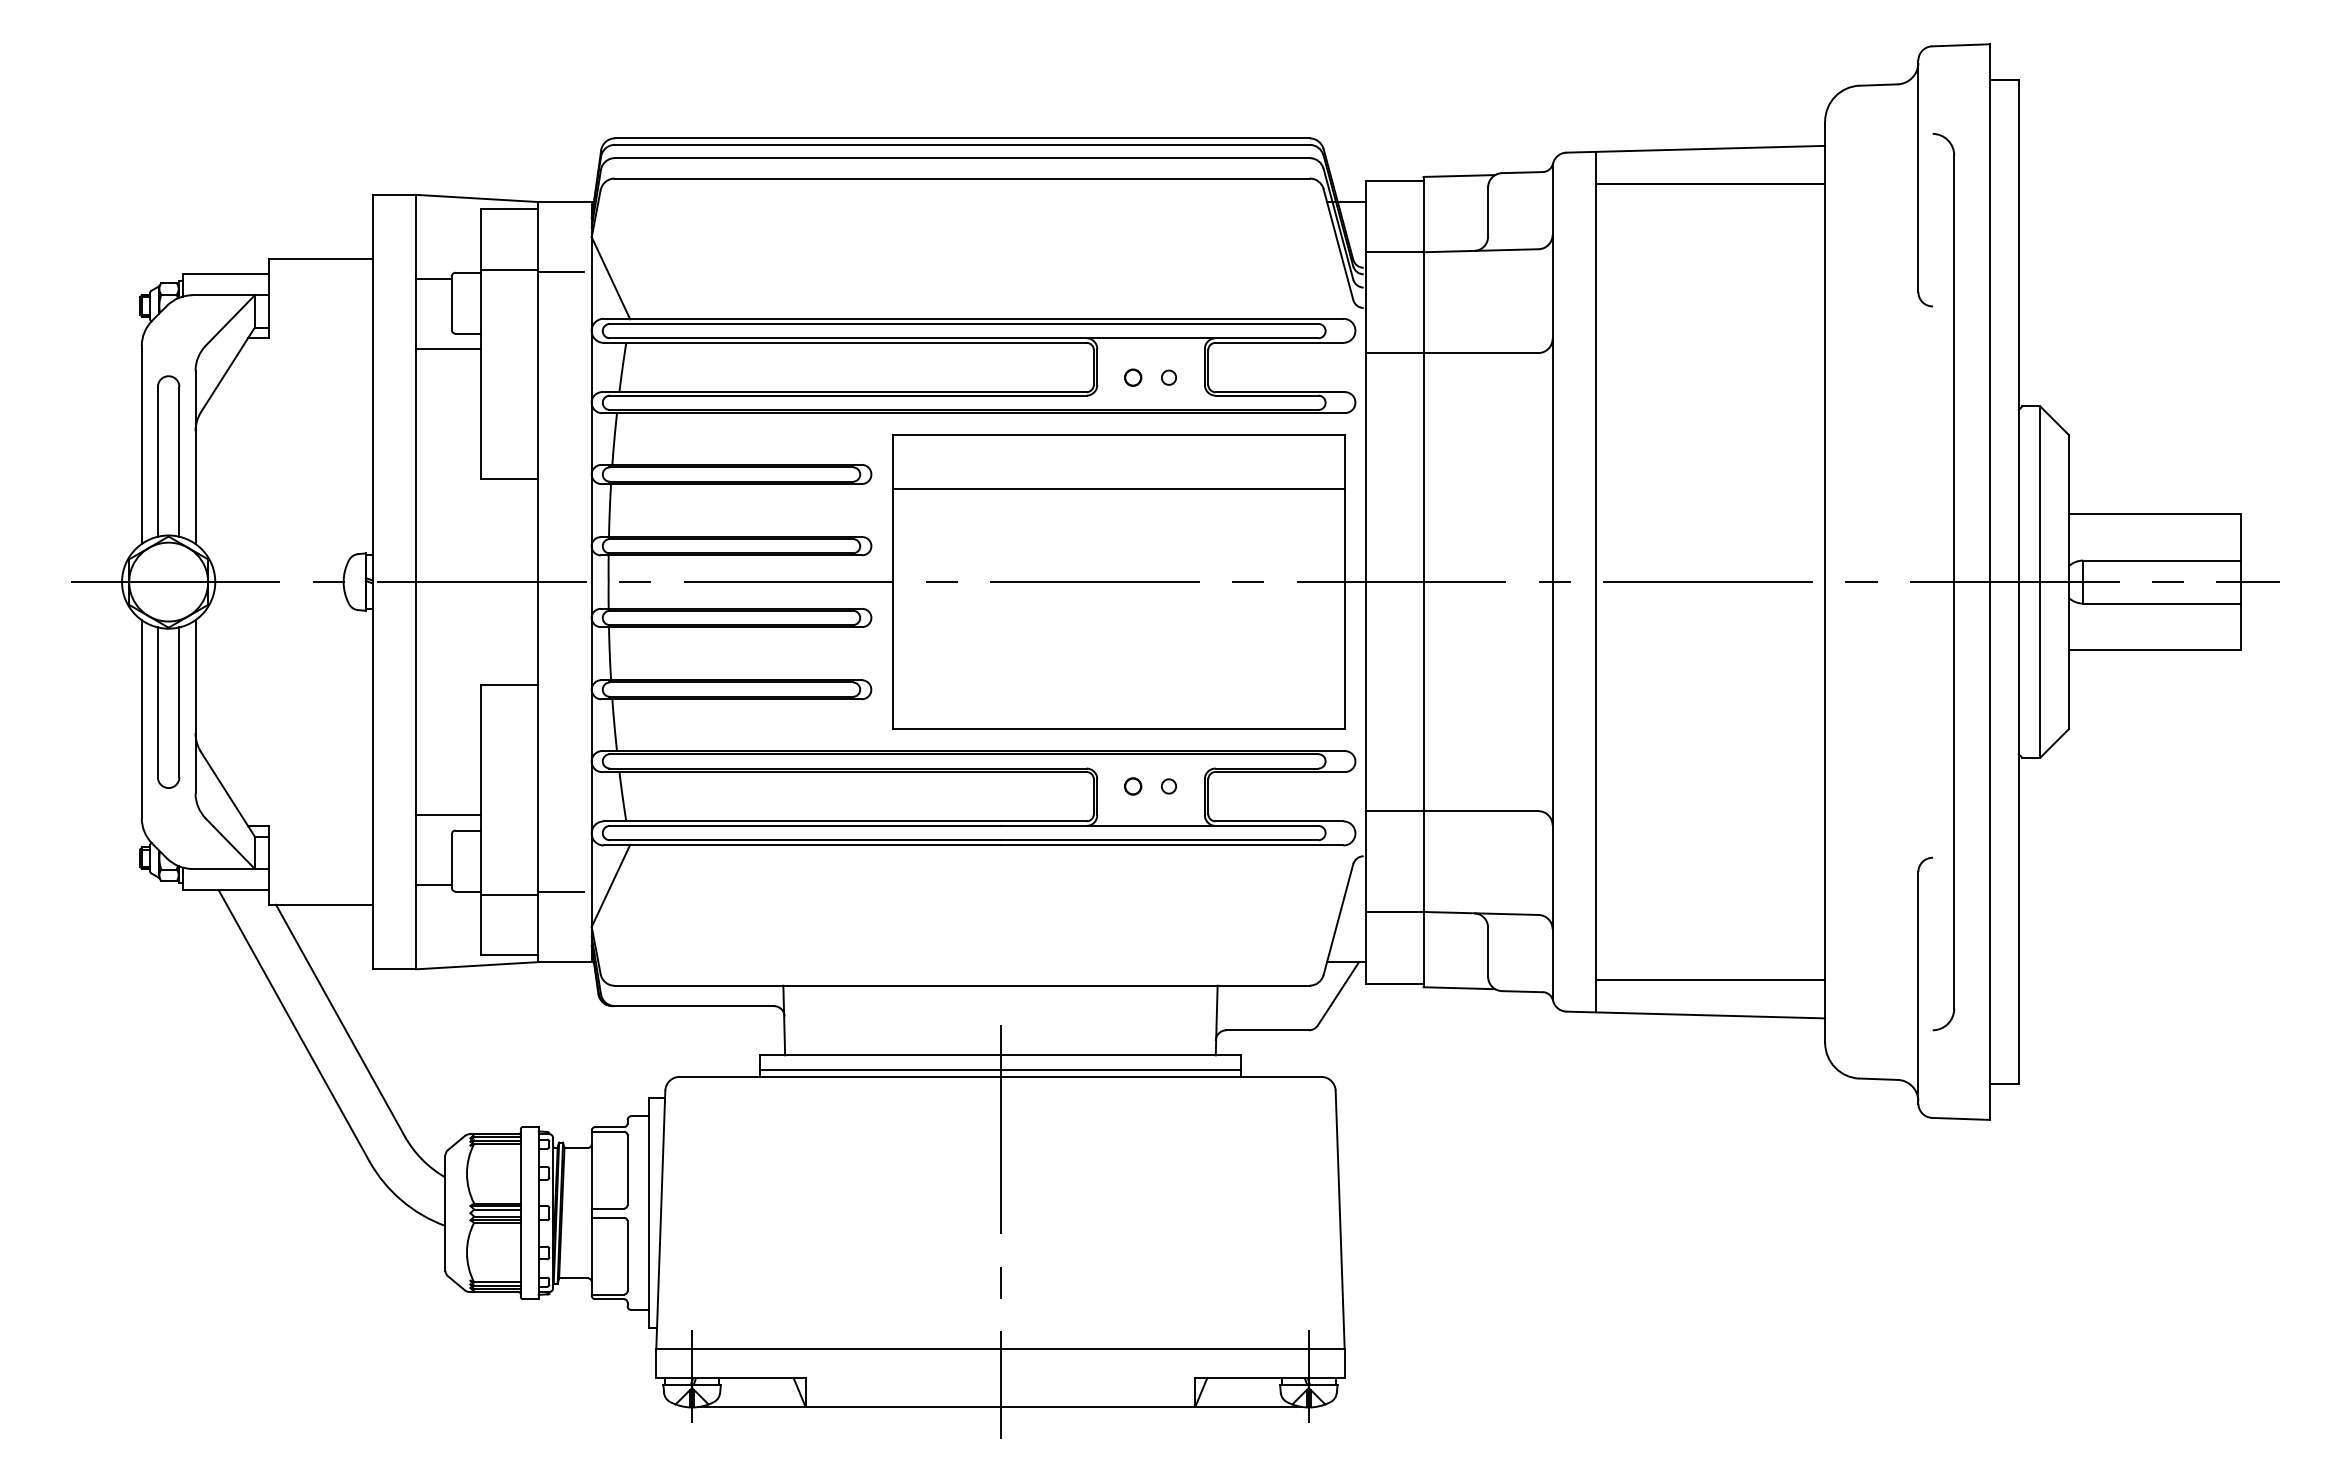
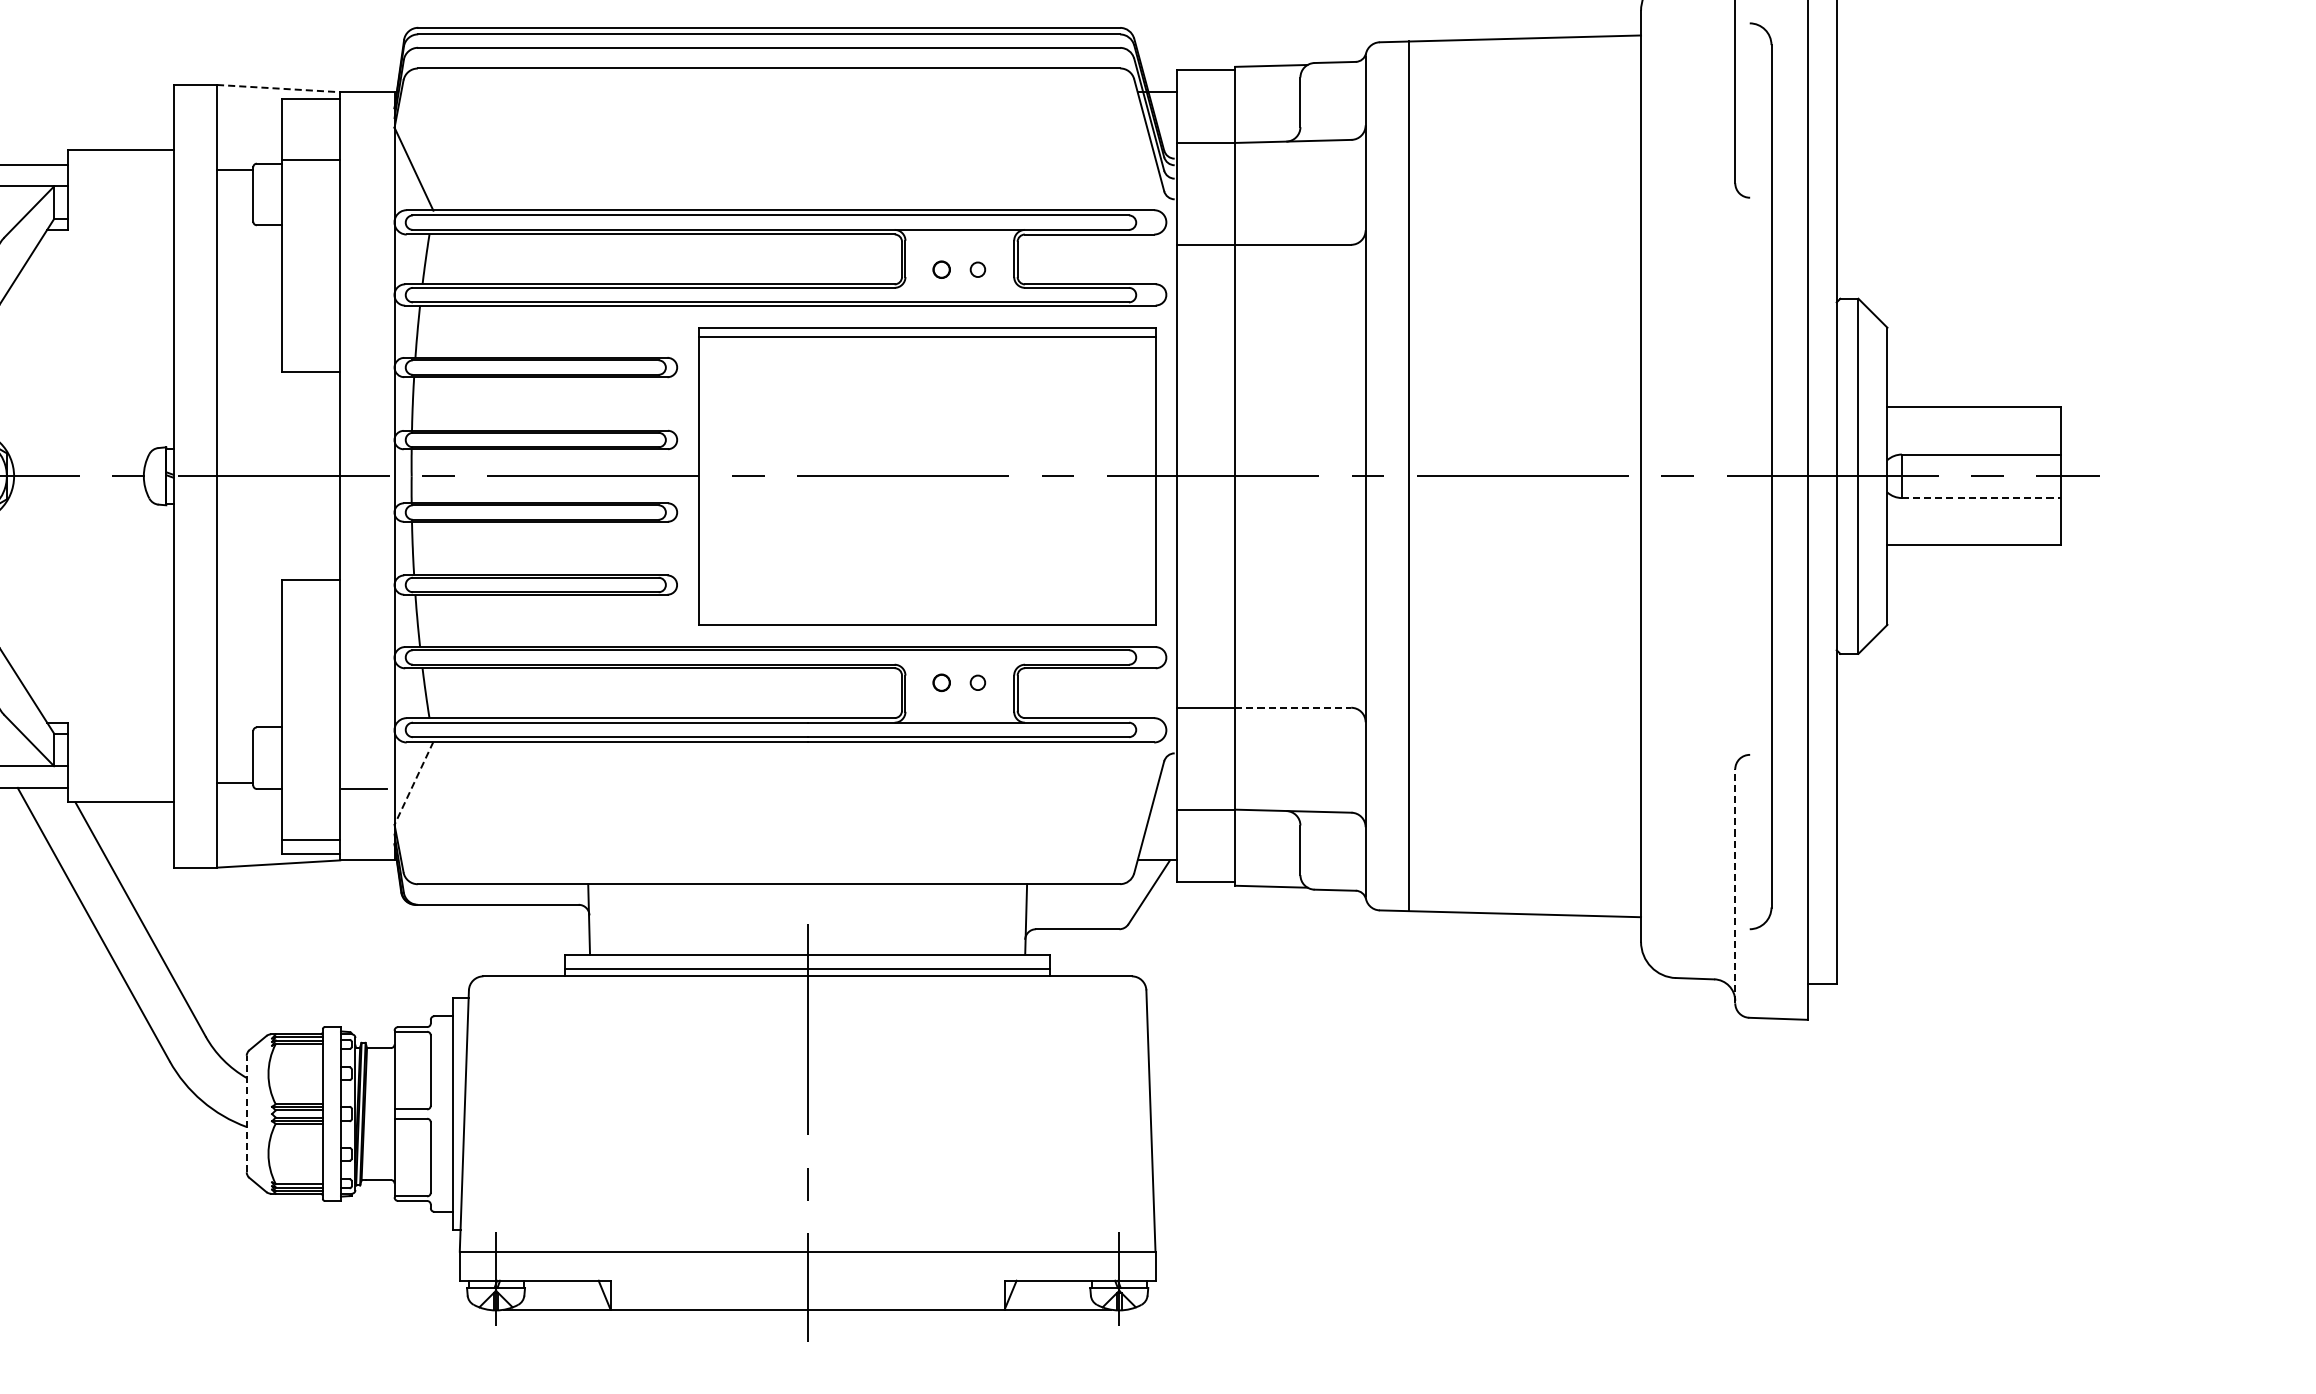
line: (1710, 183) -> (1525, 73), removed
line: (477, 198) -> (279, 88), solid -> dashed
line: (561, 272) -> (364, 163), removed
line: (448, 348) -> (249, 240), removed
line: (1118, 488) -> (926, 336), moved
line: (2162, 603) -> (1981, 497), solid -> dashed
line: (1481, 811) -> (1293, 708), solid -> dashed
line: (448, 815) -> (249, 712), removed
line: (610, 886) -> (413, 783), solid -> dashed
line: (508, 894) -> (310, 839), moved
line: (1710, 980) -> (1525, 878), removed
line: (1918, 987) -> (1735, 886), solid -> dashed
line: (445, 1213) -> (246, 1114), solid -> dashed

